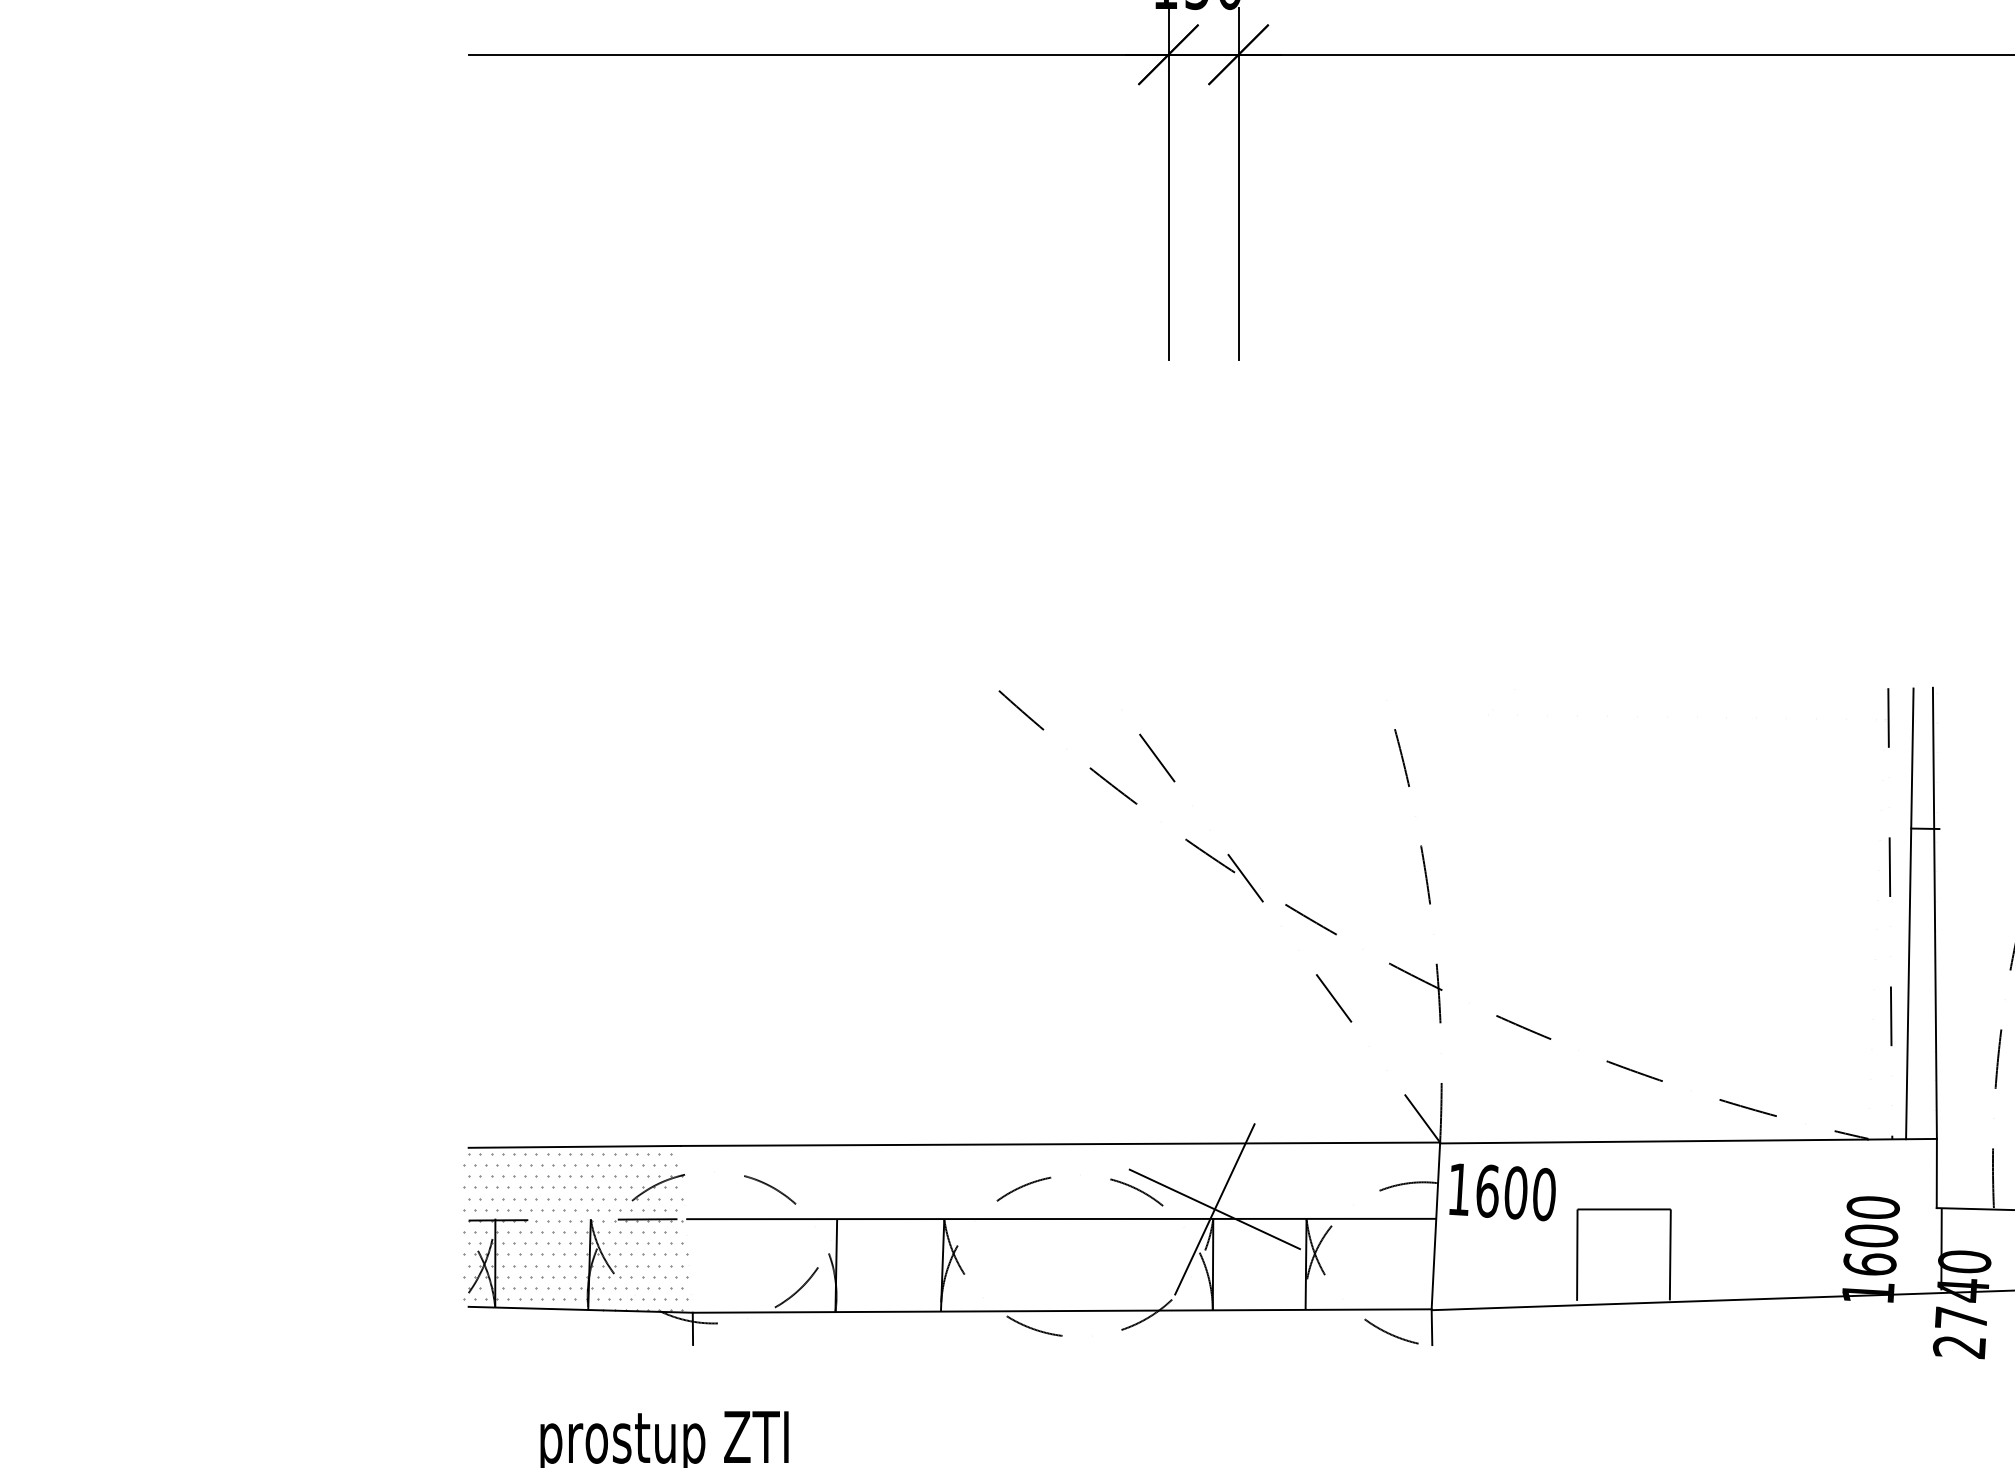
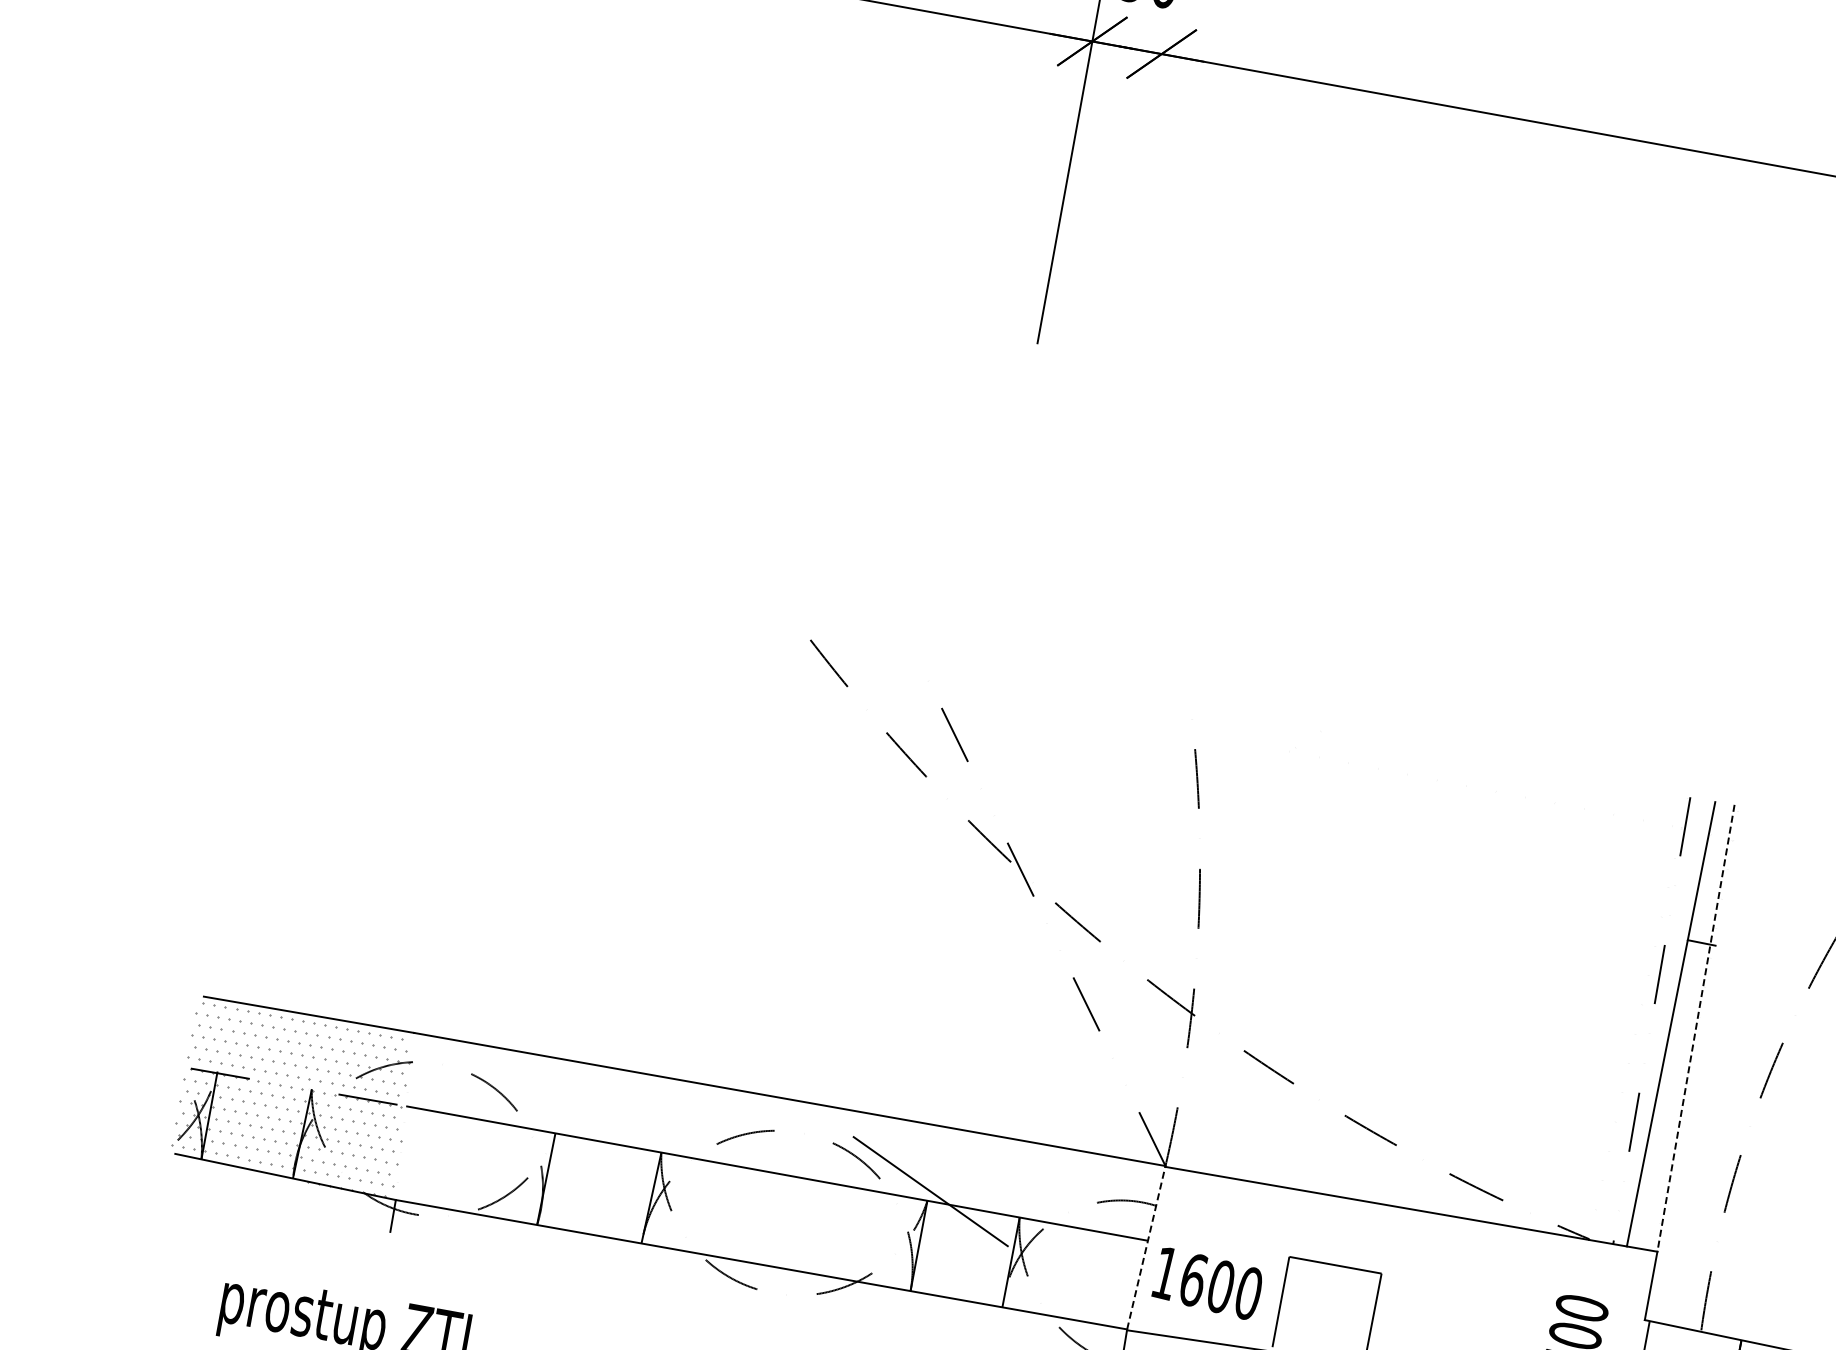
line: (1238, 183) -> (1138, 181), removed
line: (1934, 913) -> (1695, 1028), solid -> dashed
text: (1502, 1192) -> (1207, 1283), moved
line: (1214, 1209) -> (930, 1191), removed
line: (1435, 1225) -> (1146, 1247), solid -> dashed

